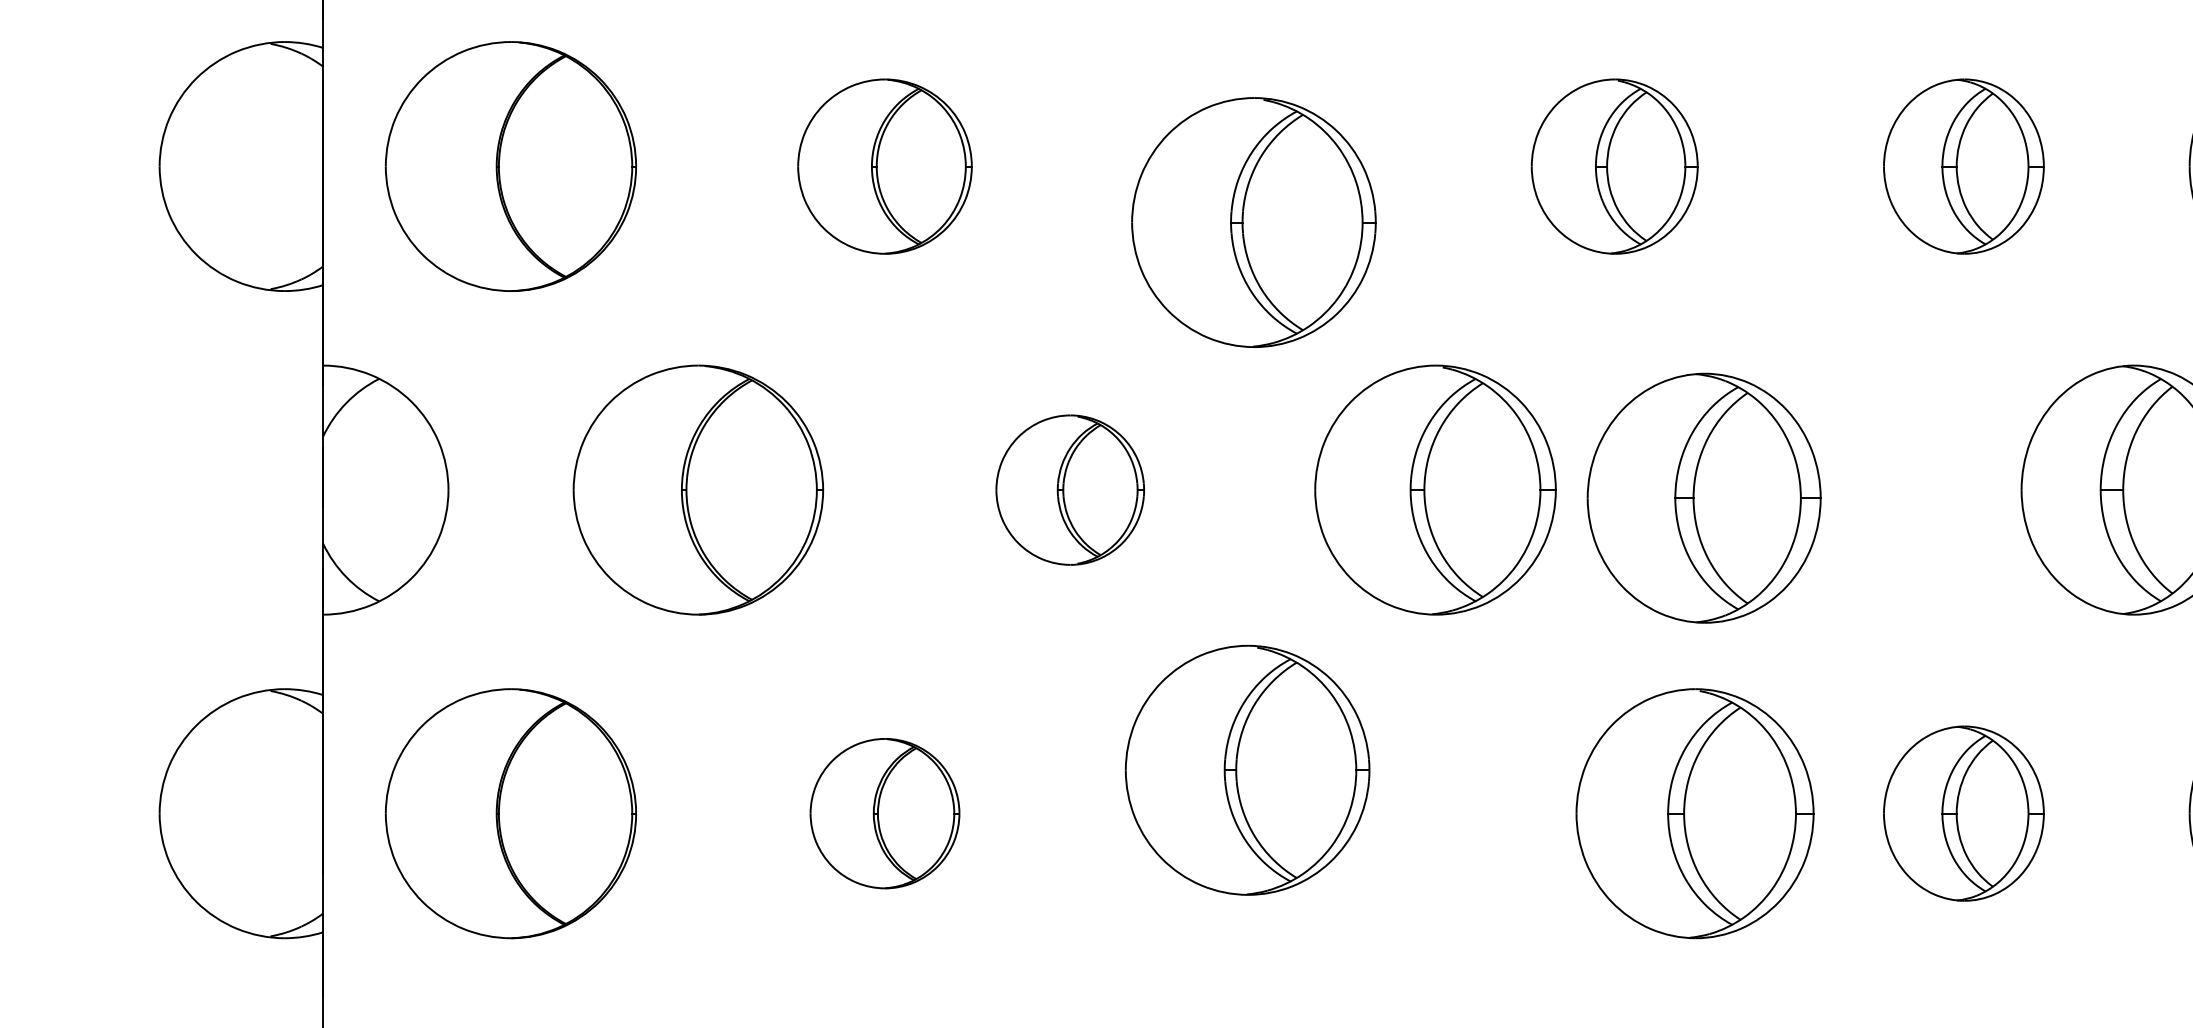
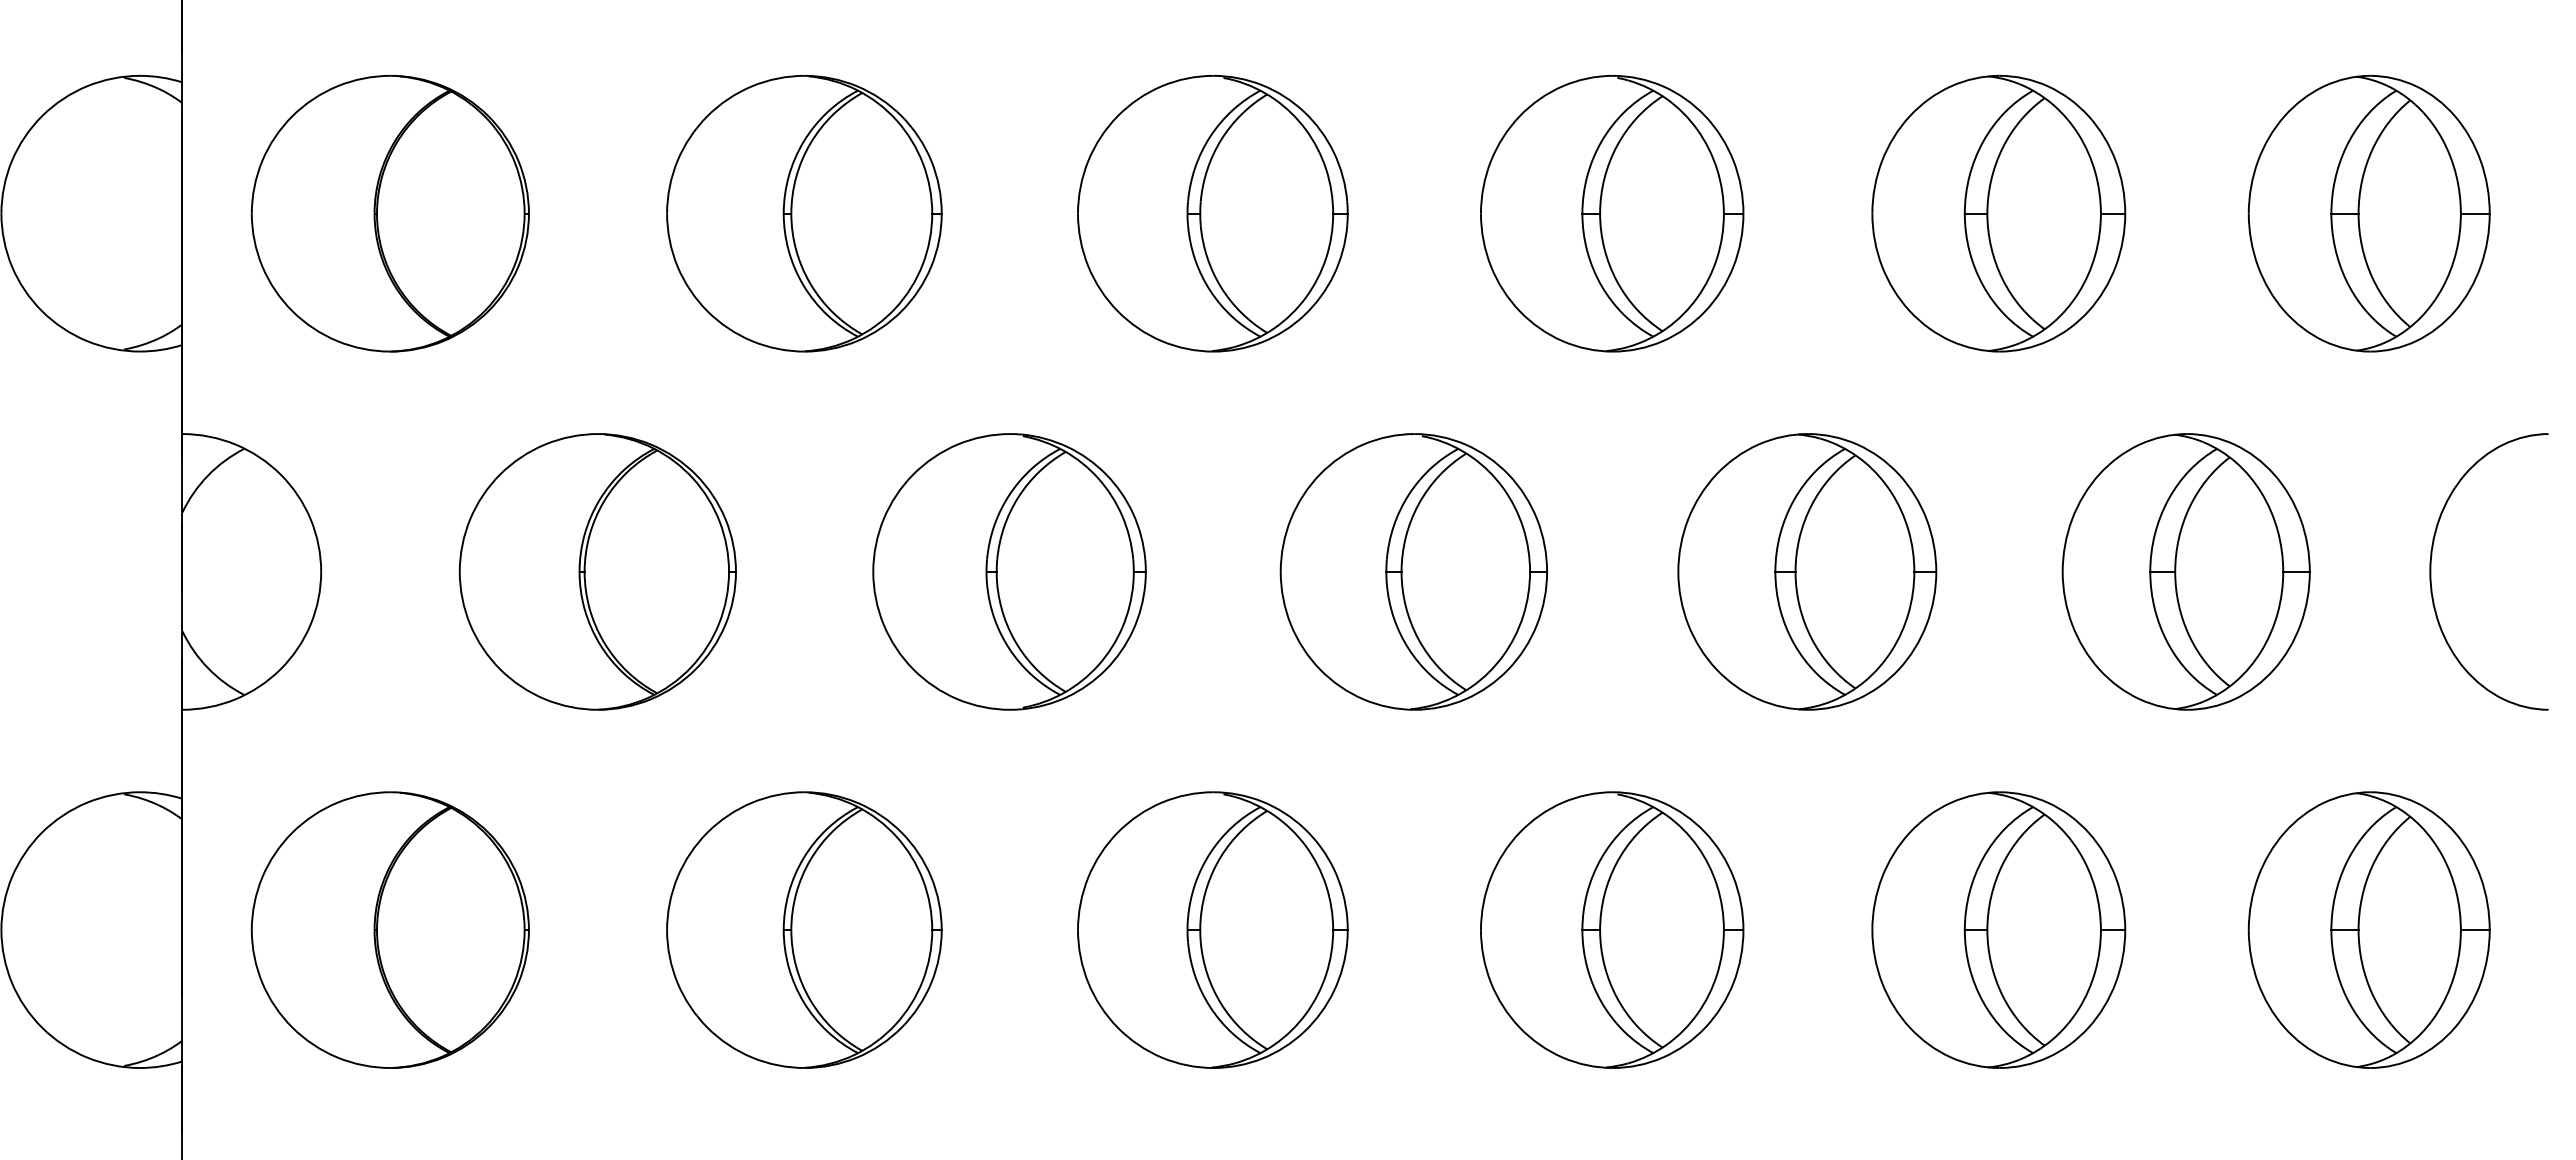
part: (885, 166) -> (804, 213), size x1.43
part: (1614, 166) -> (1612, 213), size x1.43
part: (1963, 166) -> (1998, 213), size x1.43
part: (1253, 222) -> (1212, 213), moved
part: (1070, 489) -> (1009, 571), size x1.67
part: (1704, 497) -> (1807, 571), moved
part: (1247, 769) -> (1212, 929), moved
part: (885, 813) -> (804, 929), size x1.67
part: (1695, 813) -> (1612, 929), moved
part: (1963, 813) -> (1998, 929), size x1.43

